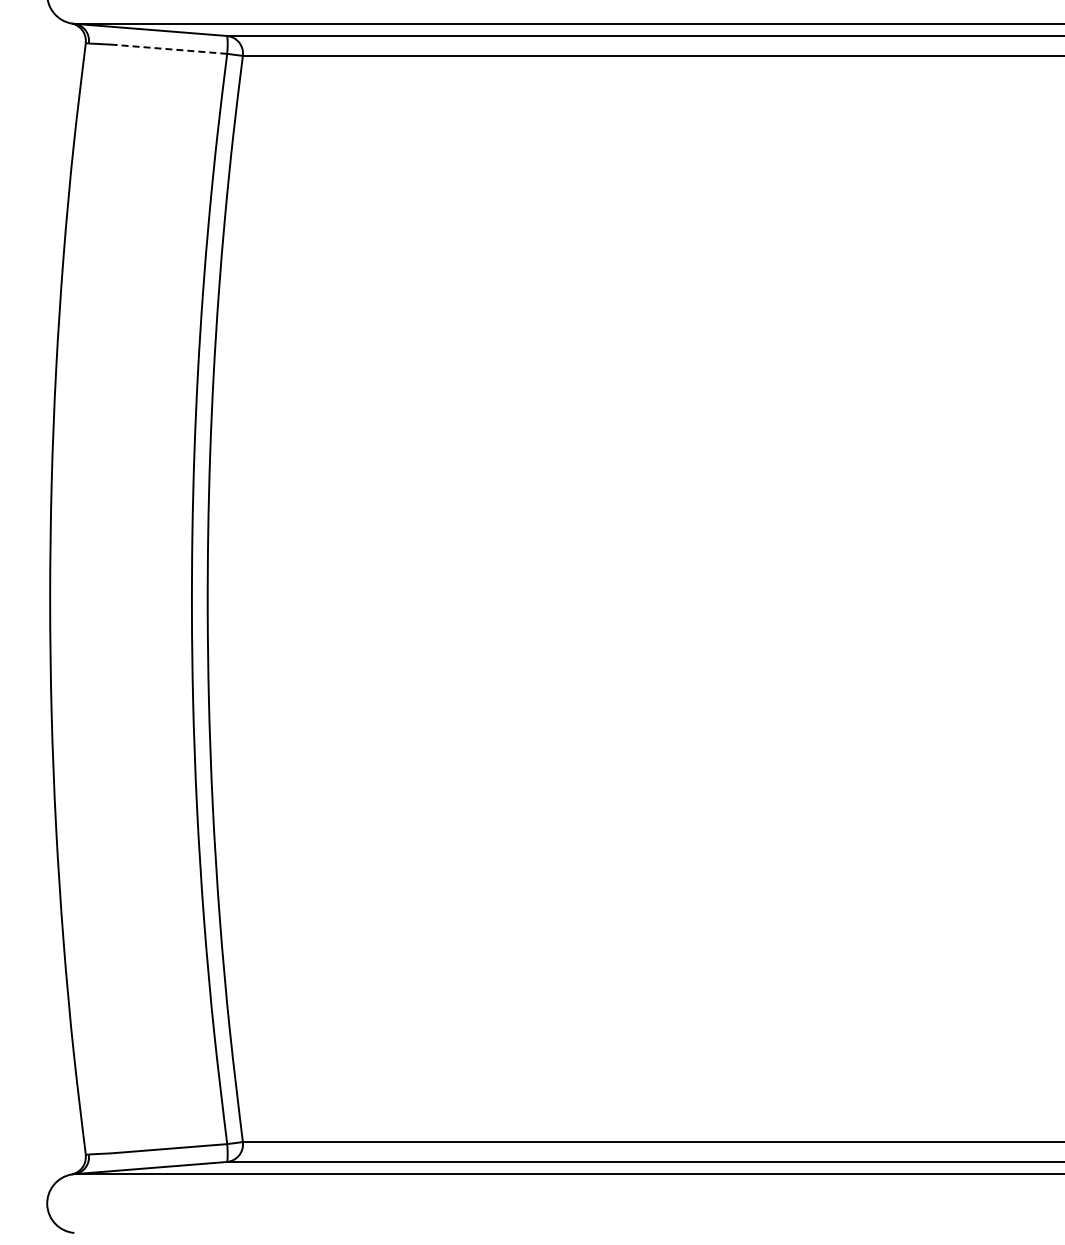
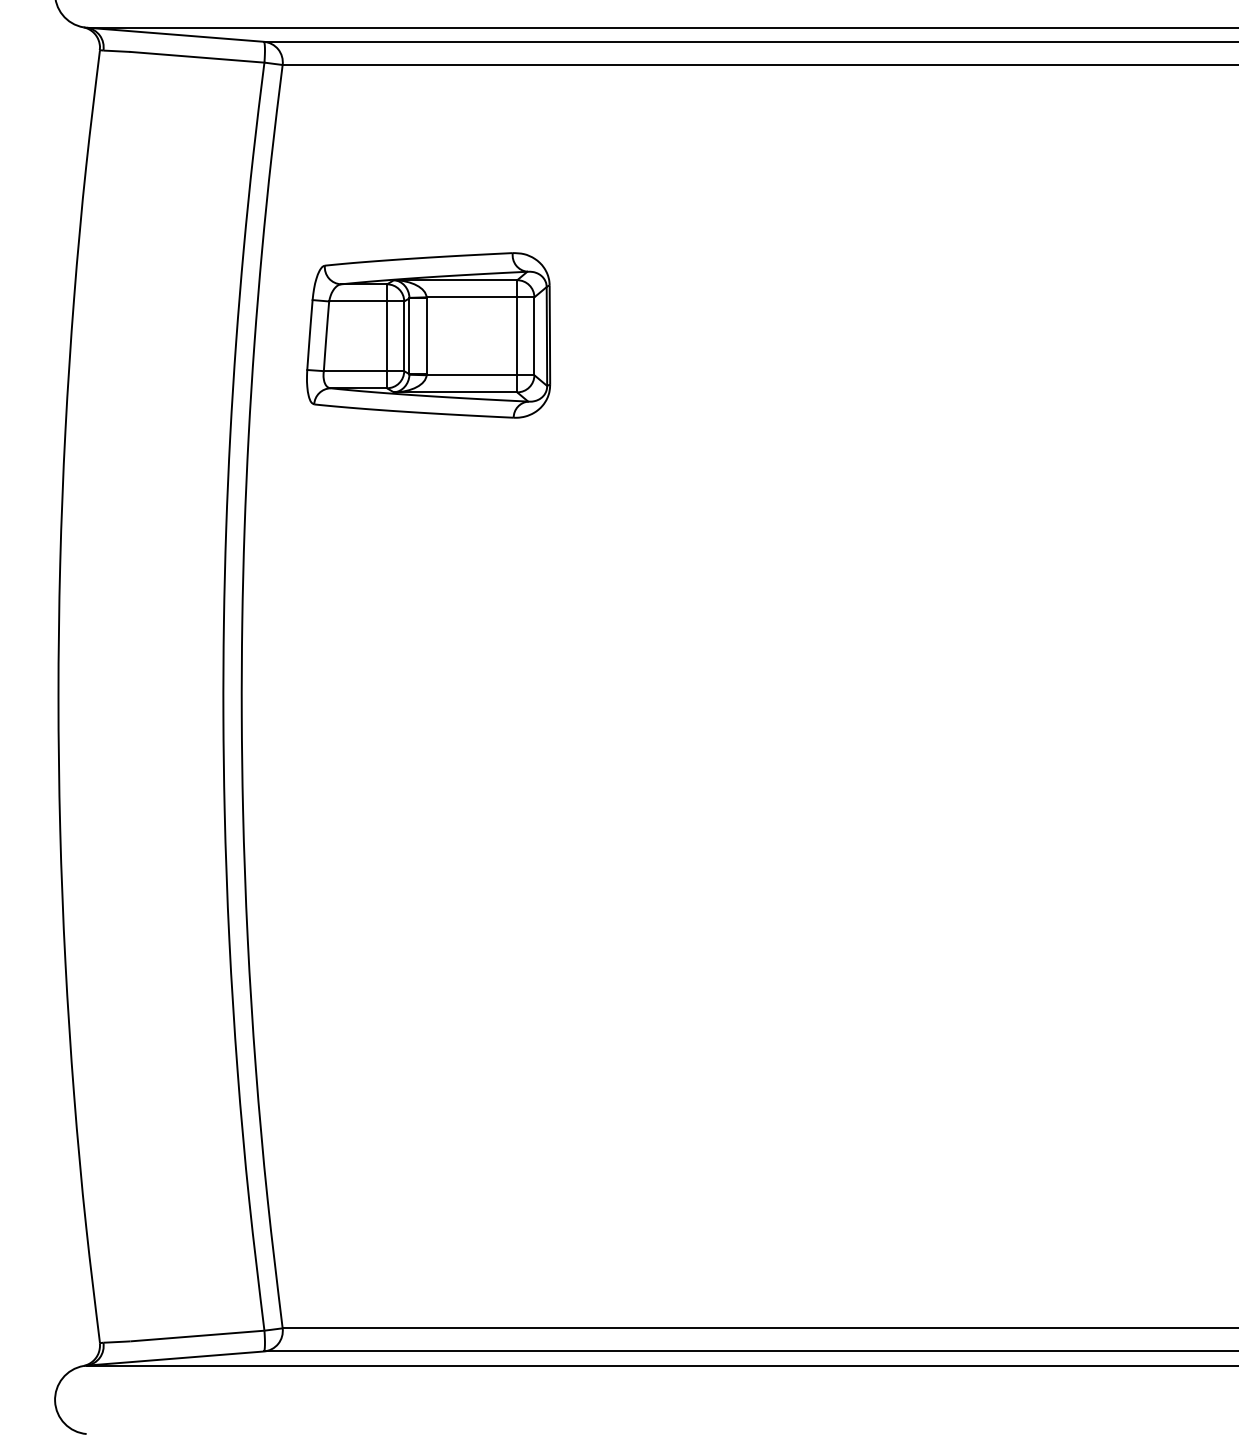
line: (169, 49) -> (197, 57), dashed -> solid
part: (367, 288) -> (427, 335), added

